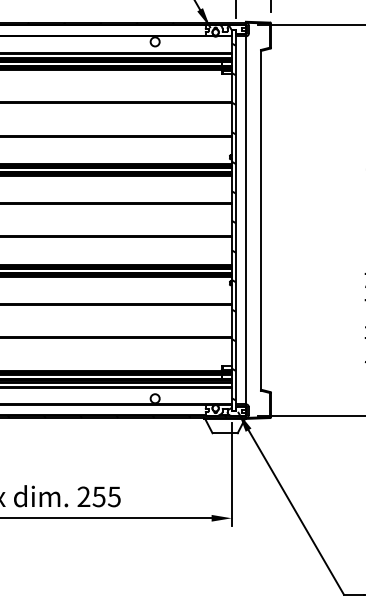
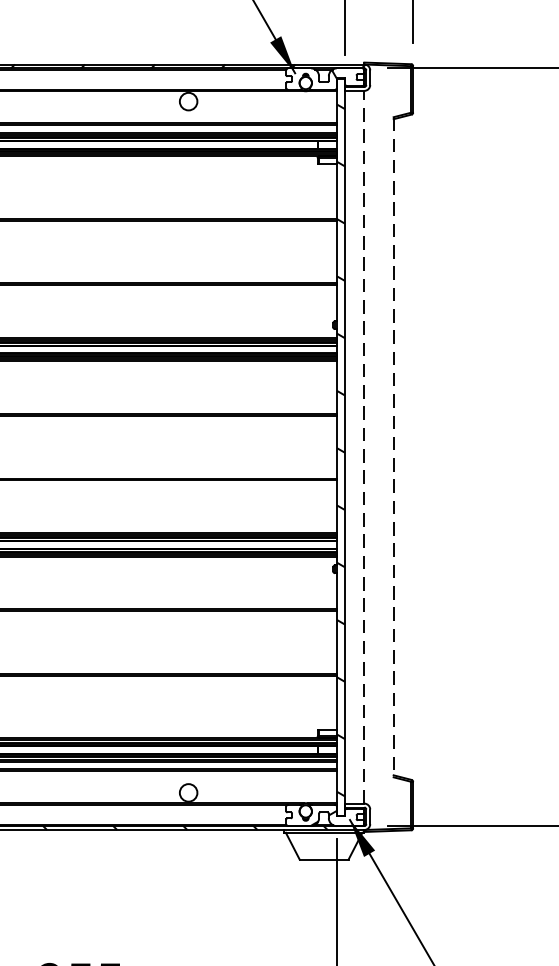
line: (245, 220) -> (363, 447), solid -> dashed
line: (261, 220) -> (394, 447), solid -> dashed

